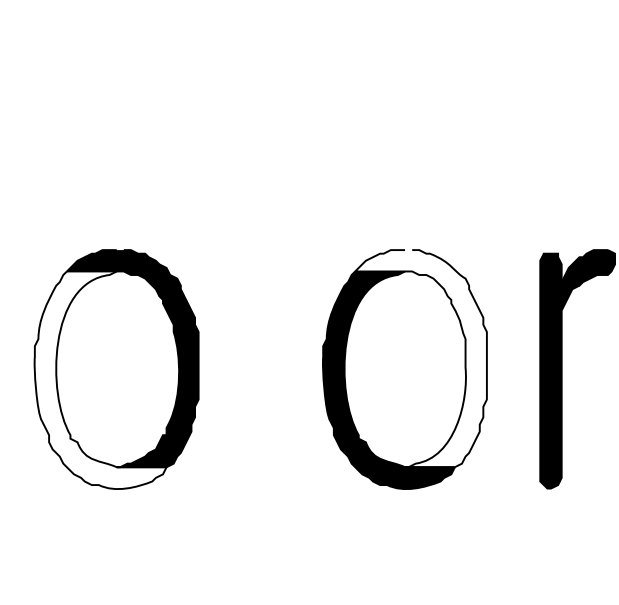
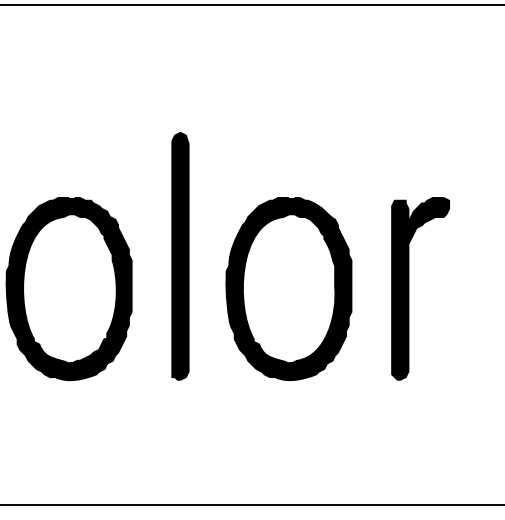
part: (262, 326) -> (180, 256), added
fill: (421, 358) -> (301, 280), added
fill: (100, 380) -> (56, 297), added

